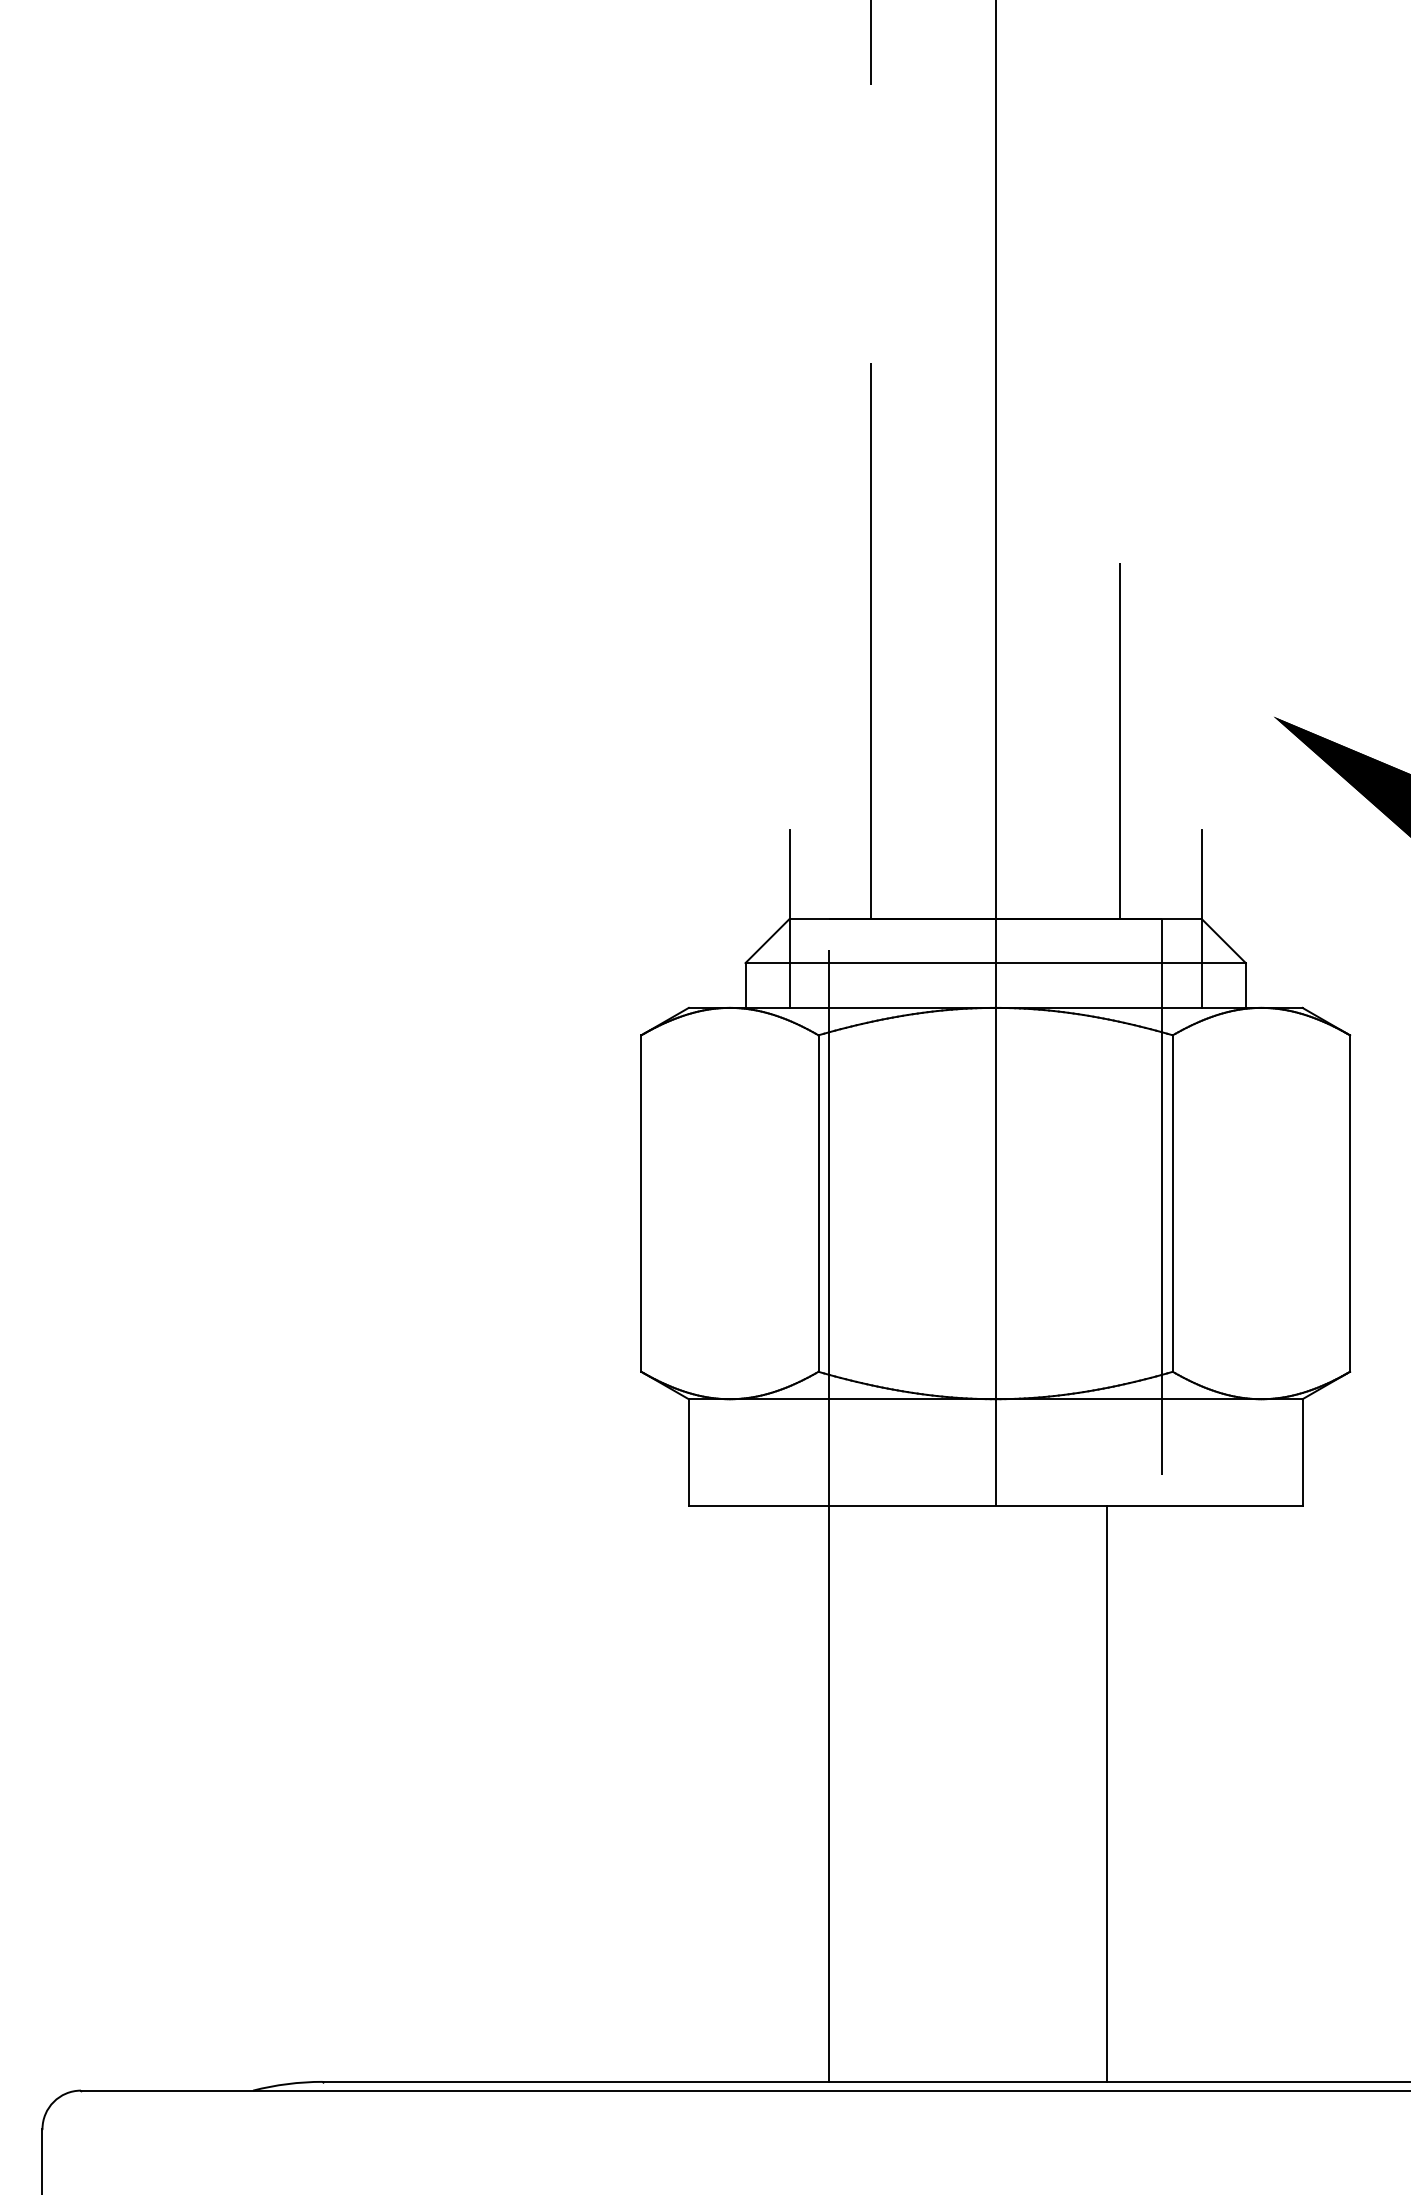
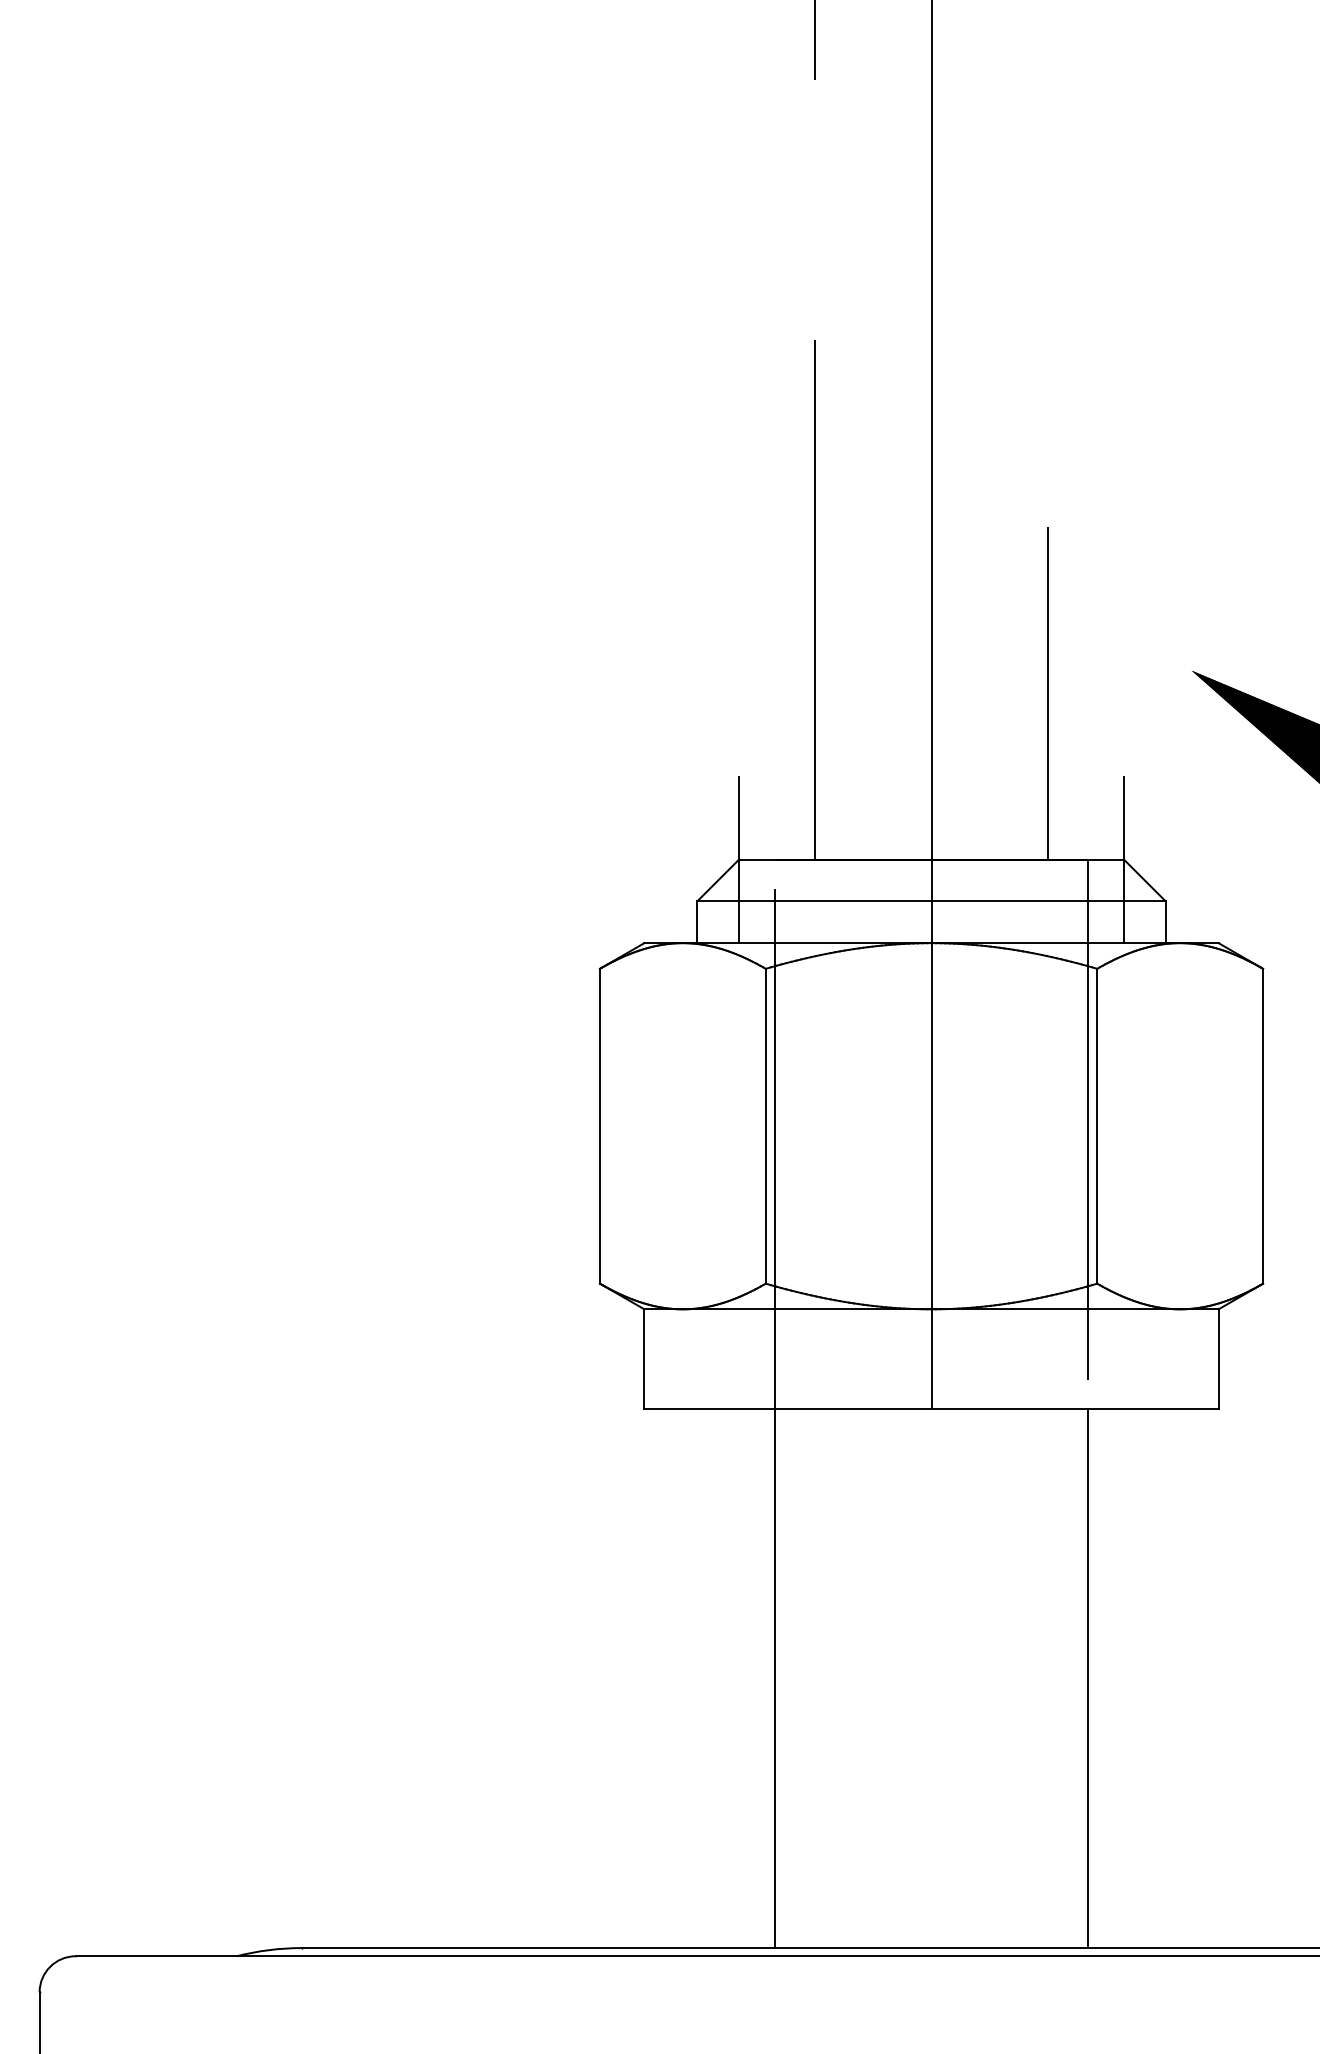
line: (1107, 1793) -> (1087, 1678), moved

